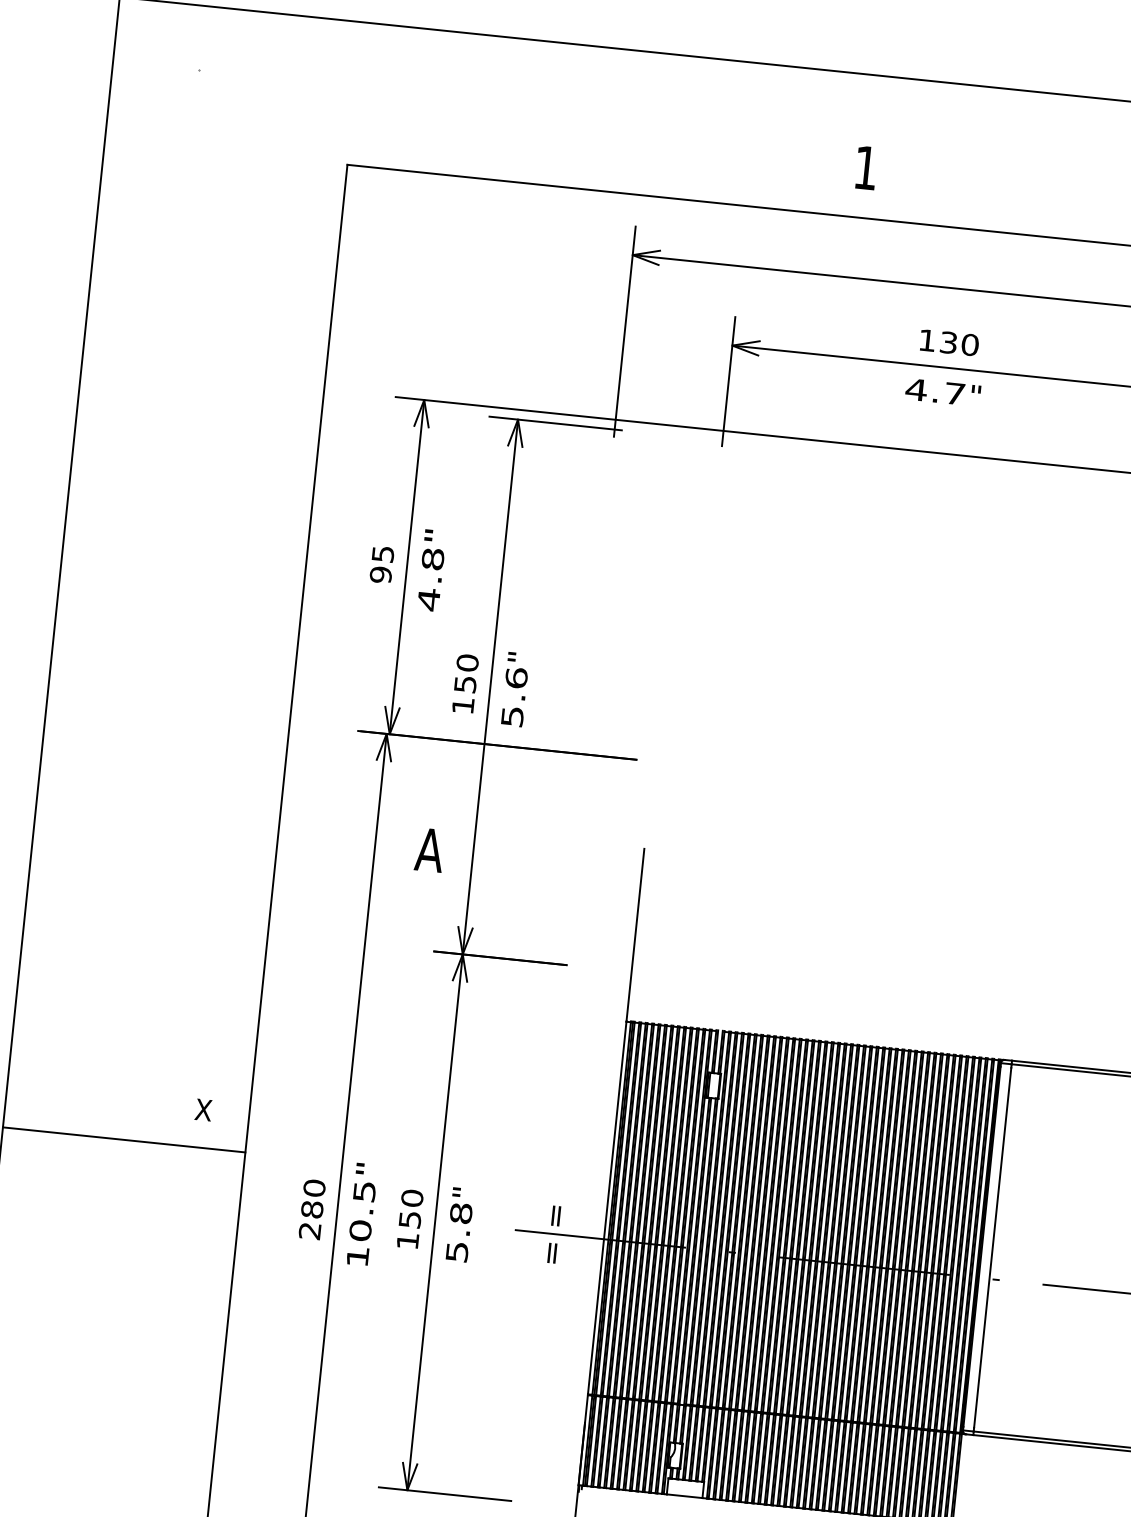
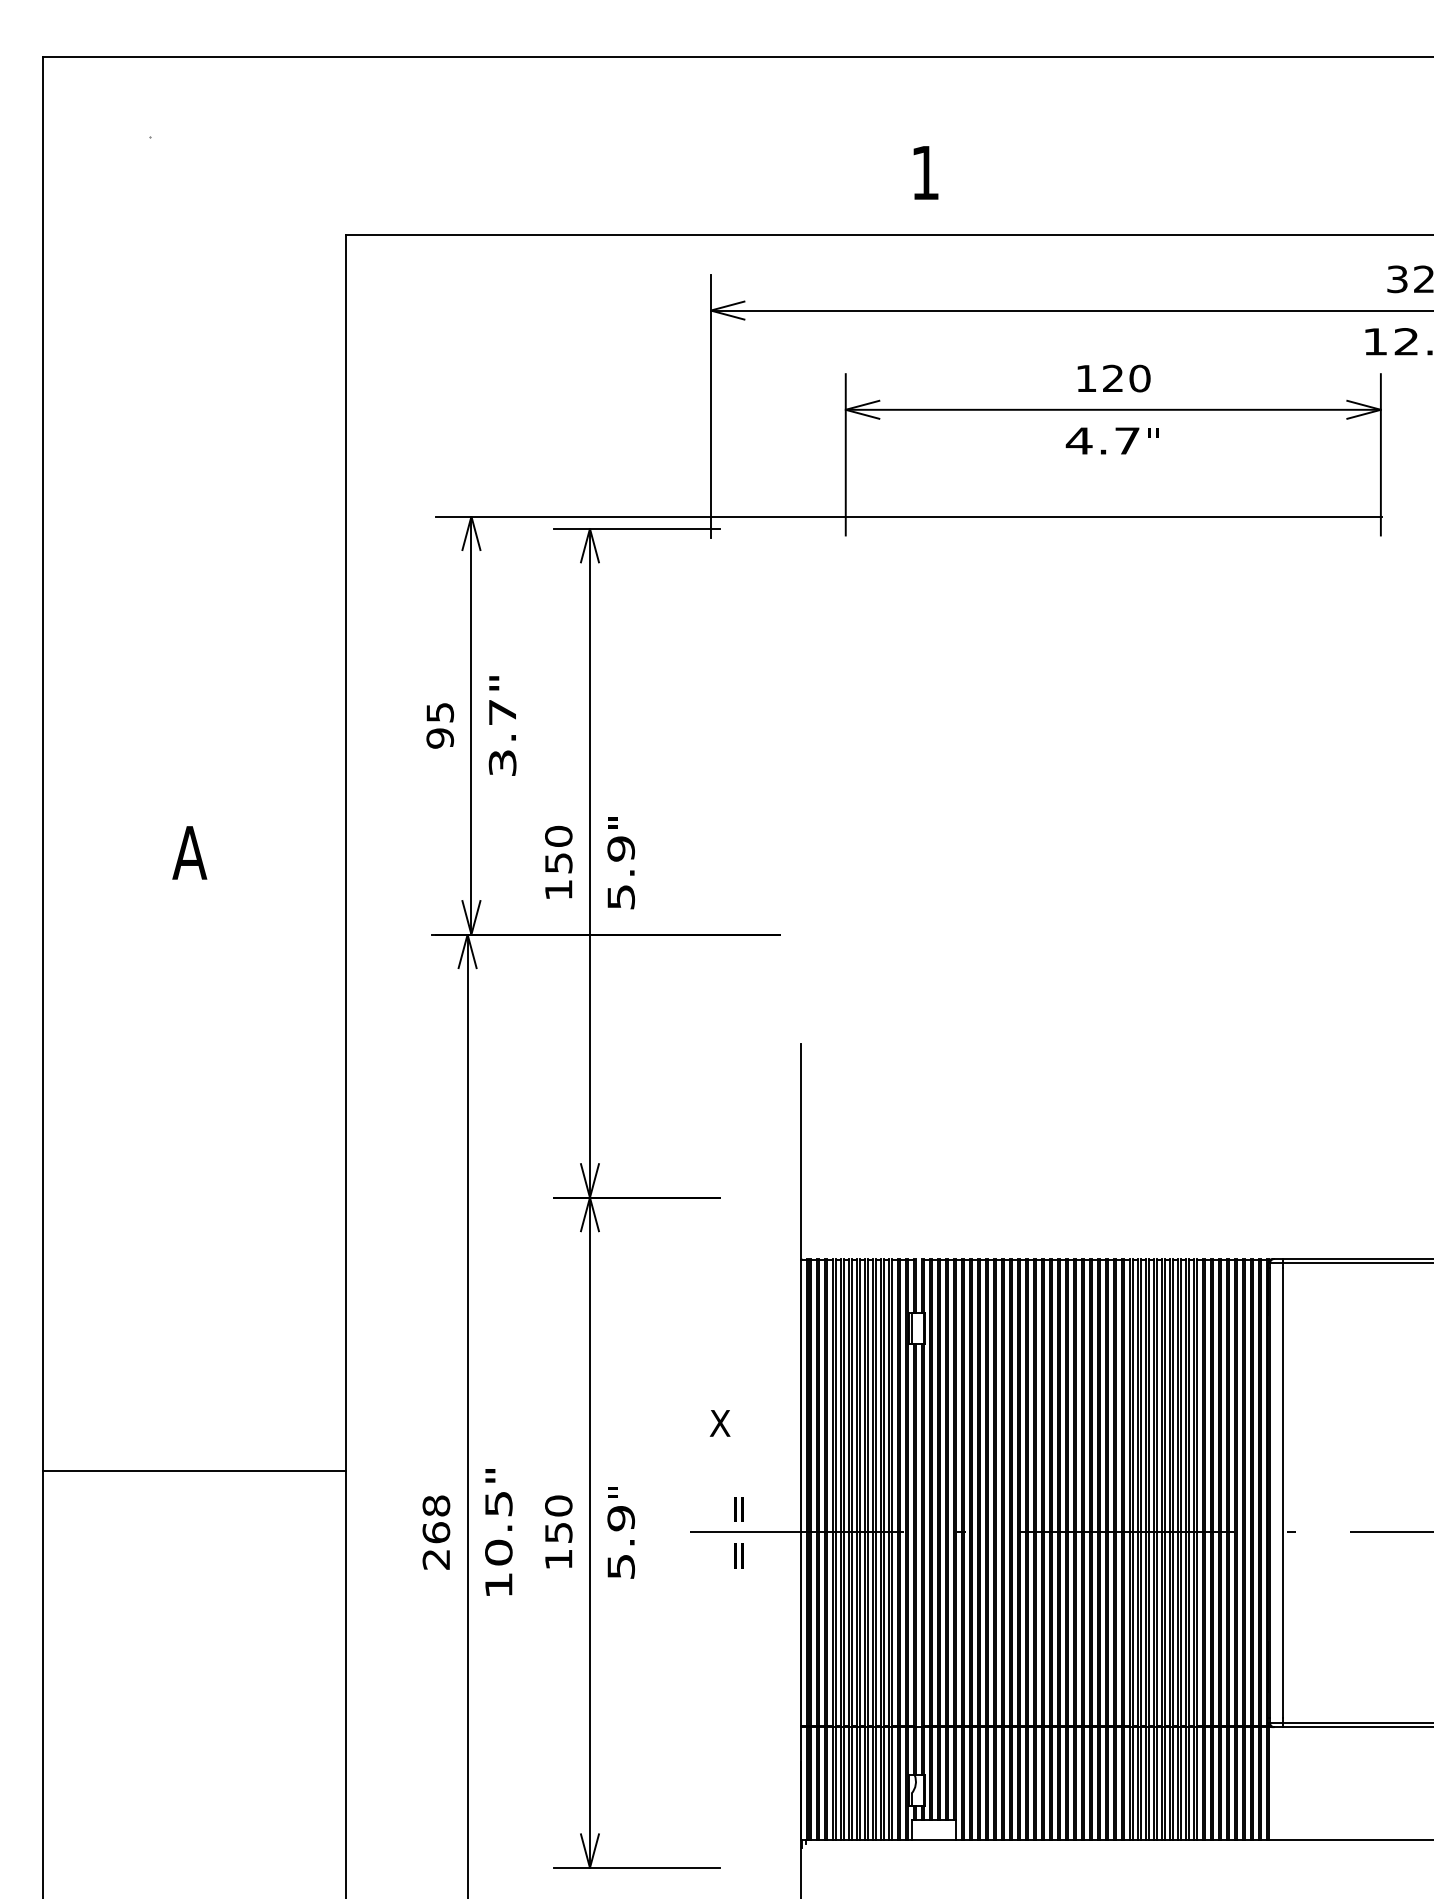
text: (866, 167) -> (925, 172), moved
text: (949, 342) -> (1113, 378), 130 -> 120
text: (430, 580) -> (502, 738), 4.8" -> 3.7"
text: (516, 677) -> (620, 848), 5.6 -> 5.9
text: (429, 849) -> (189, 852), moved
text: (203, 1110) -> (719, 1423), moved
text: (313, 1199) -> (436, 1519), 280 -> 268
text: (460, 1213) -> (620, 1518), 5.8 -> 5.9

